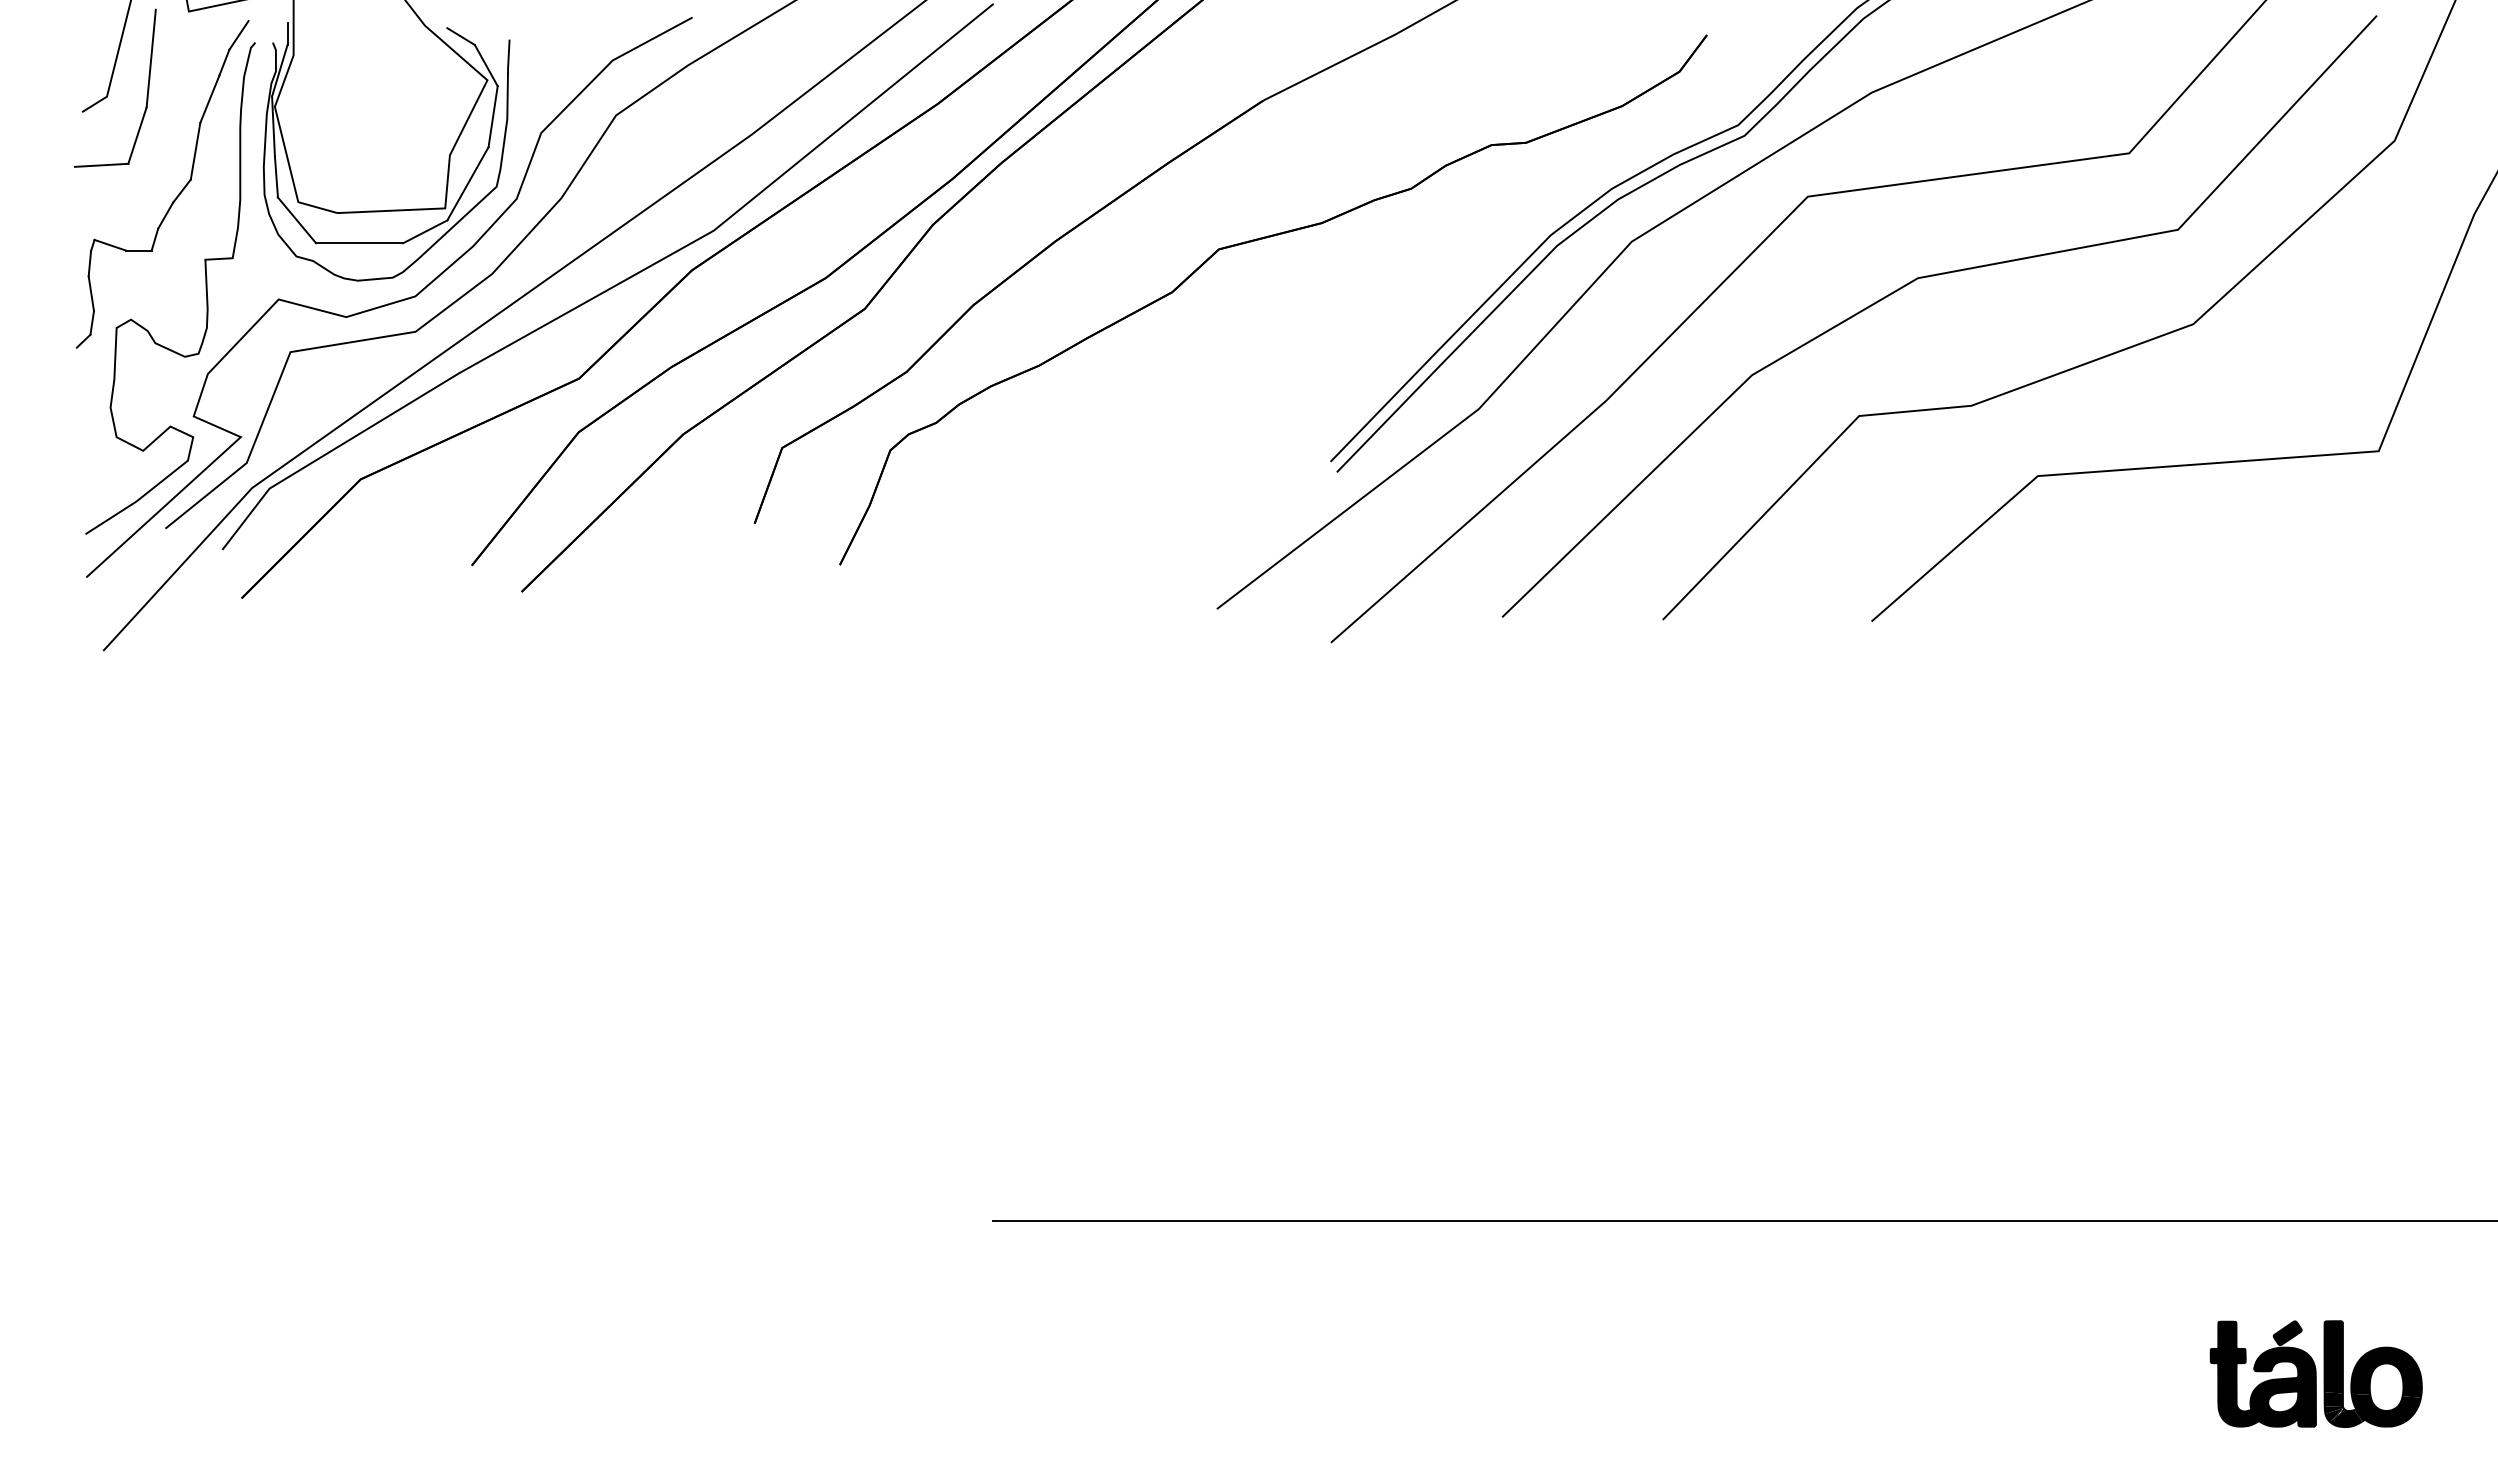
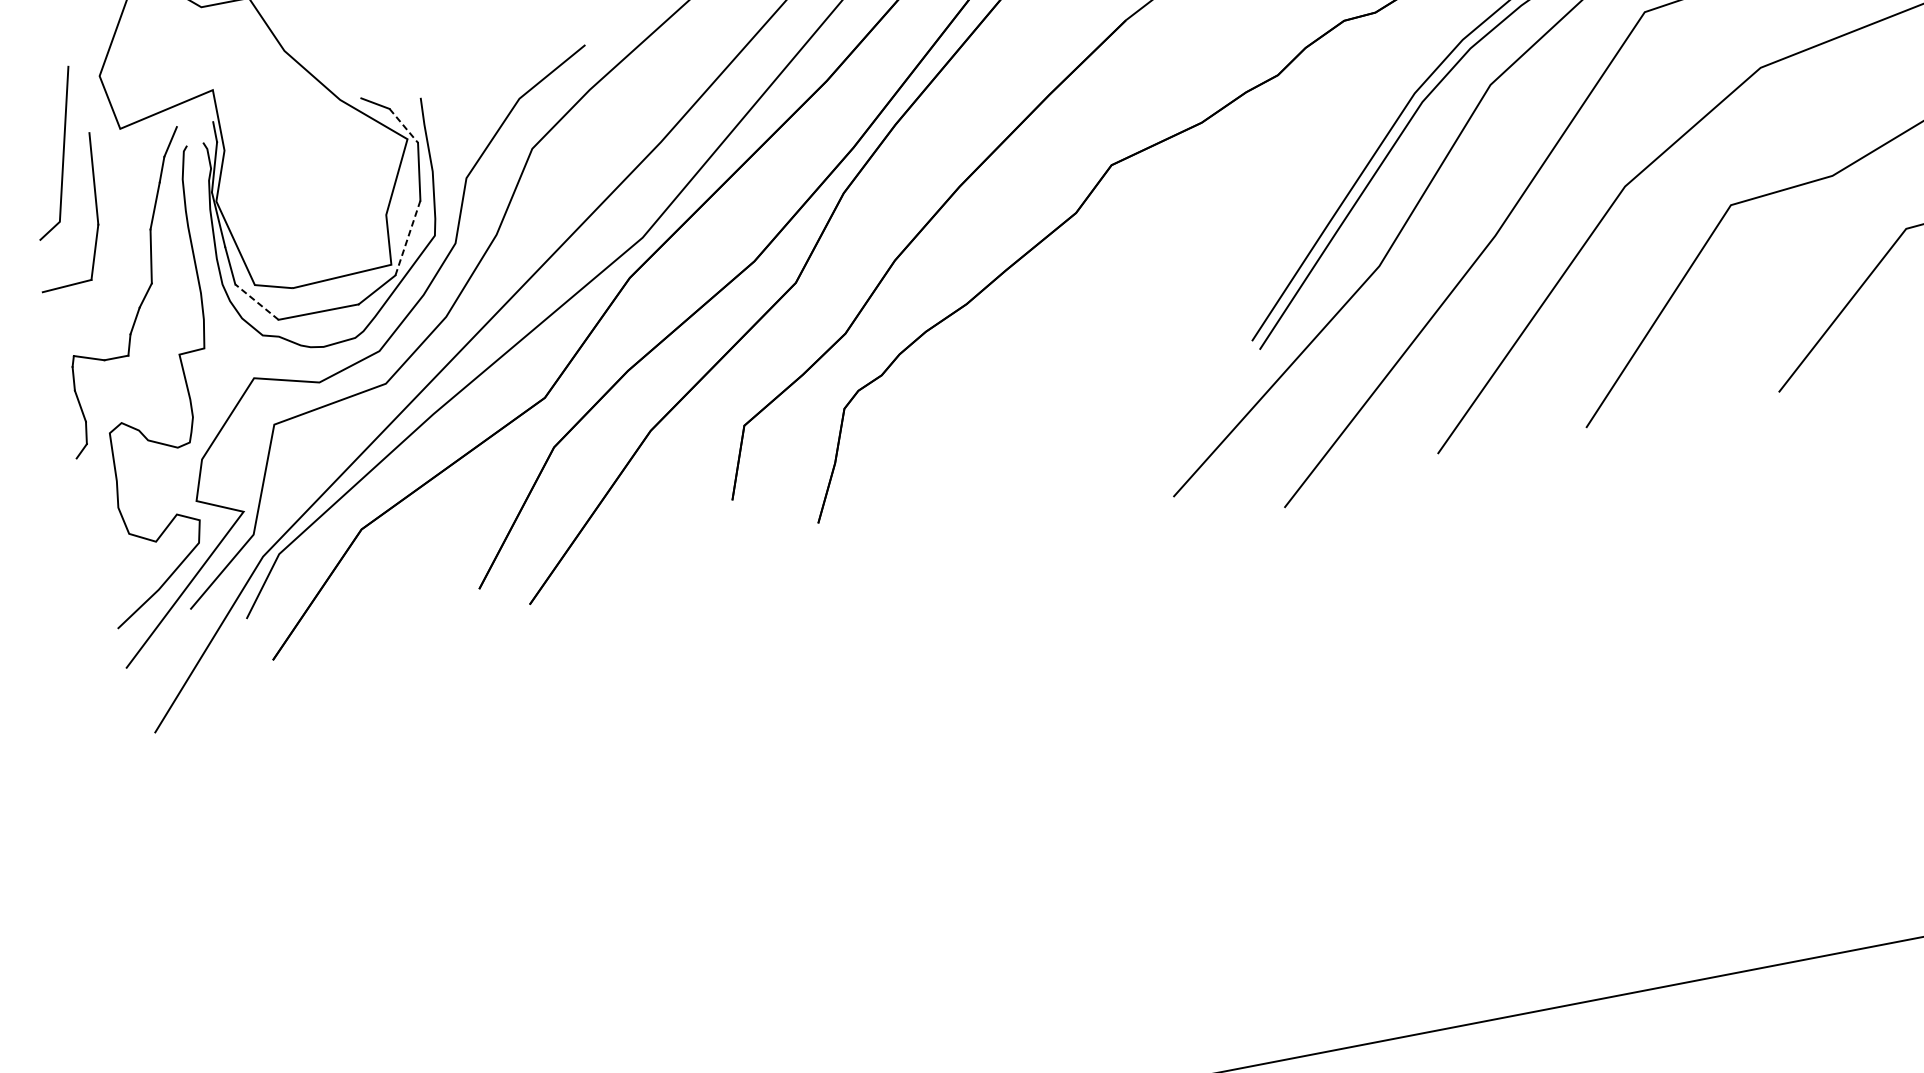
line: (486, 65) -> (404, 125), solid -> dashed
line: (467, 184) -> (407, 238), solid -> dashed
line: (297, 220) -> (257, 302), solid -> dashed

